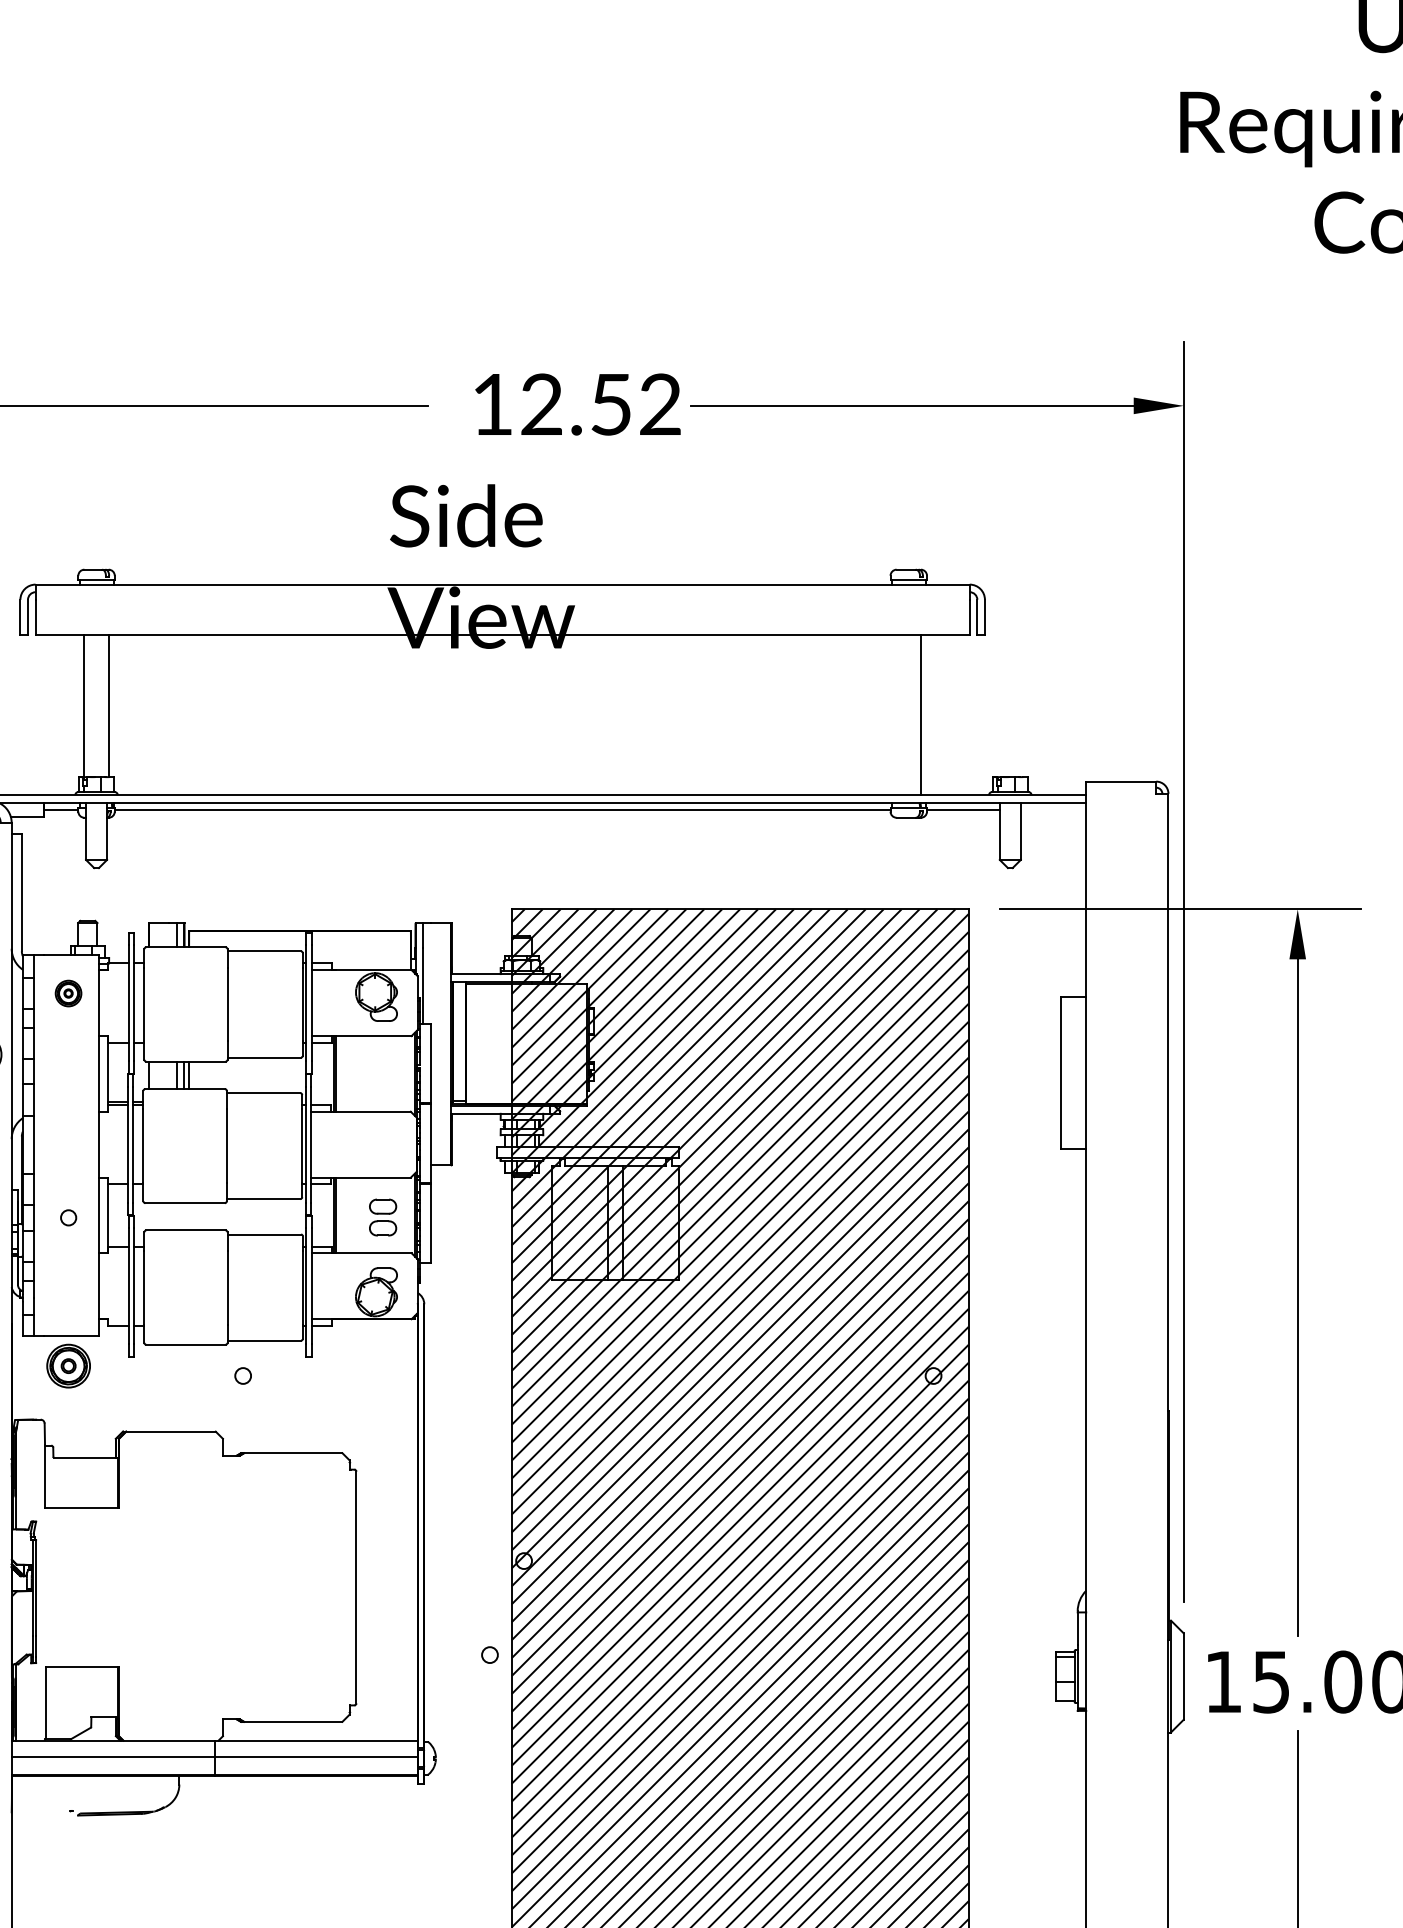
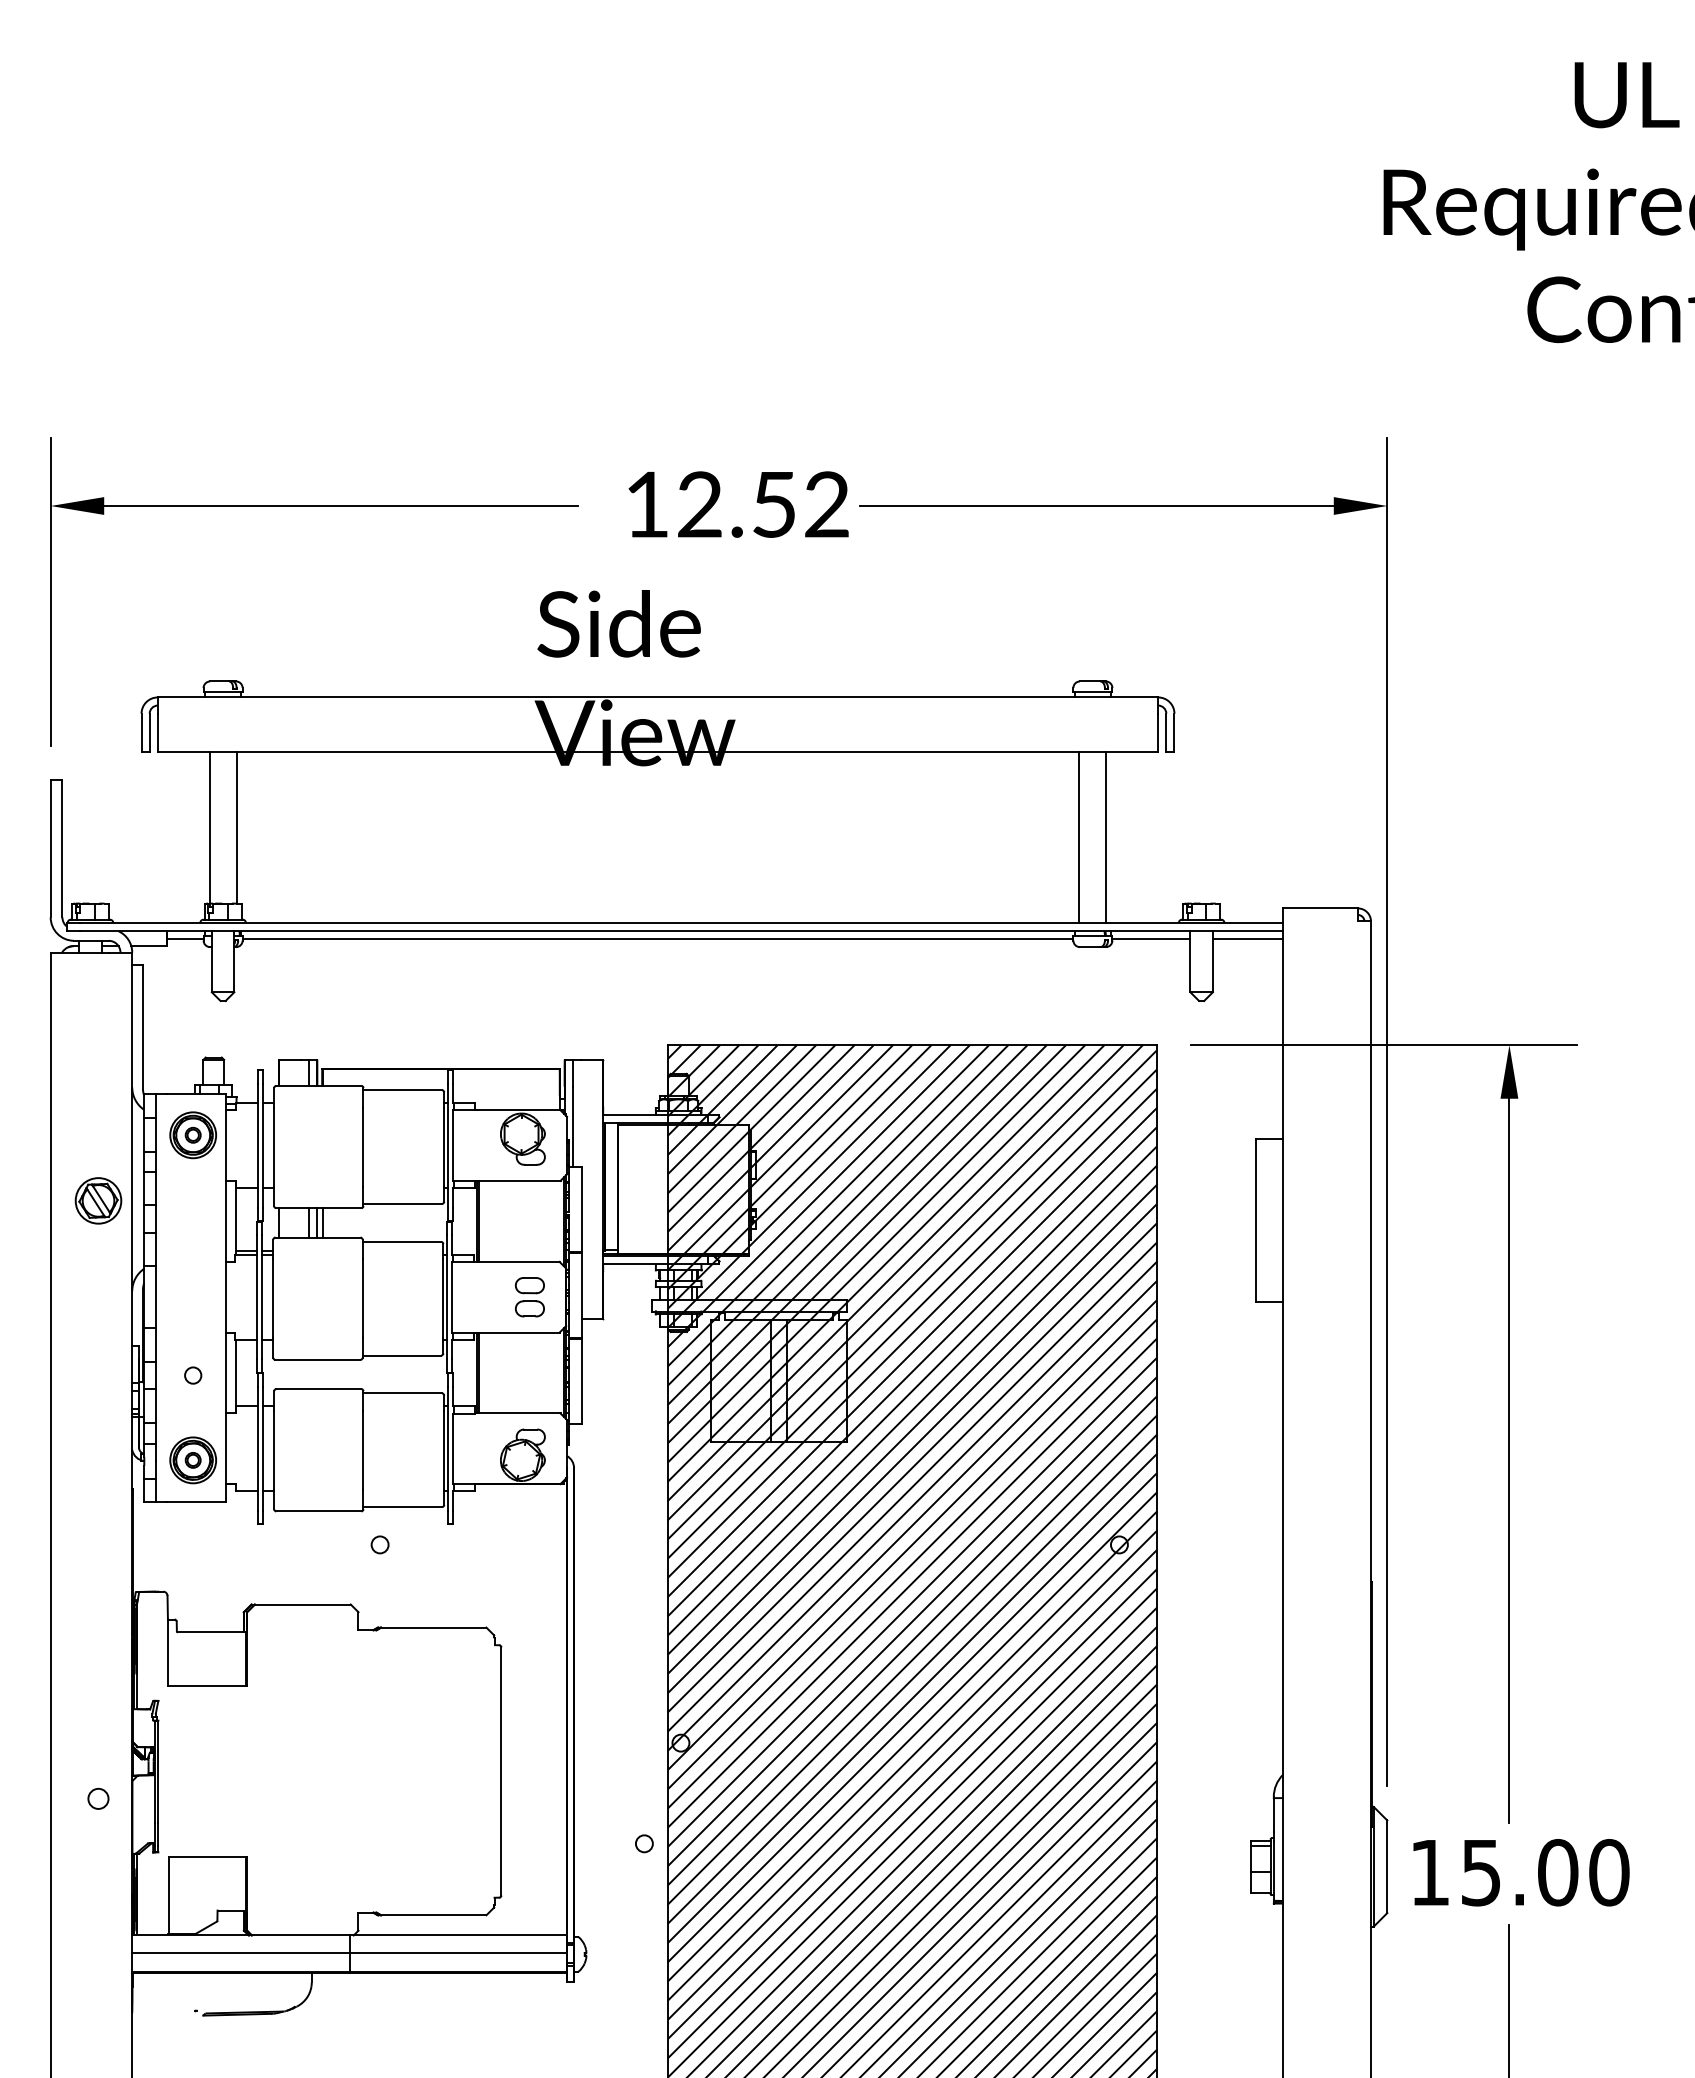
line: (896, 715) -> (1079, 837), added
line: (1053, 810) -> (1247, 939), added
part: (67, 993) -> (192, 1135), size x1.67
part: (382, 1217) -> (529, 1297), moved
part: (67, 1366) -> (192, 1460), moved

